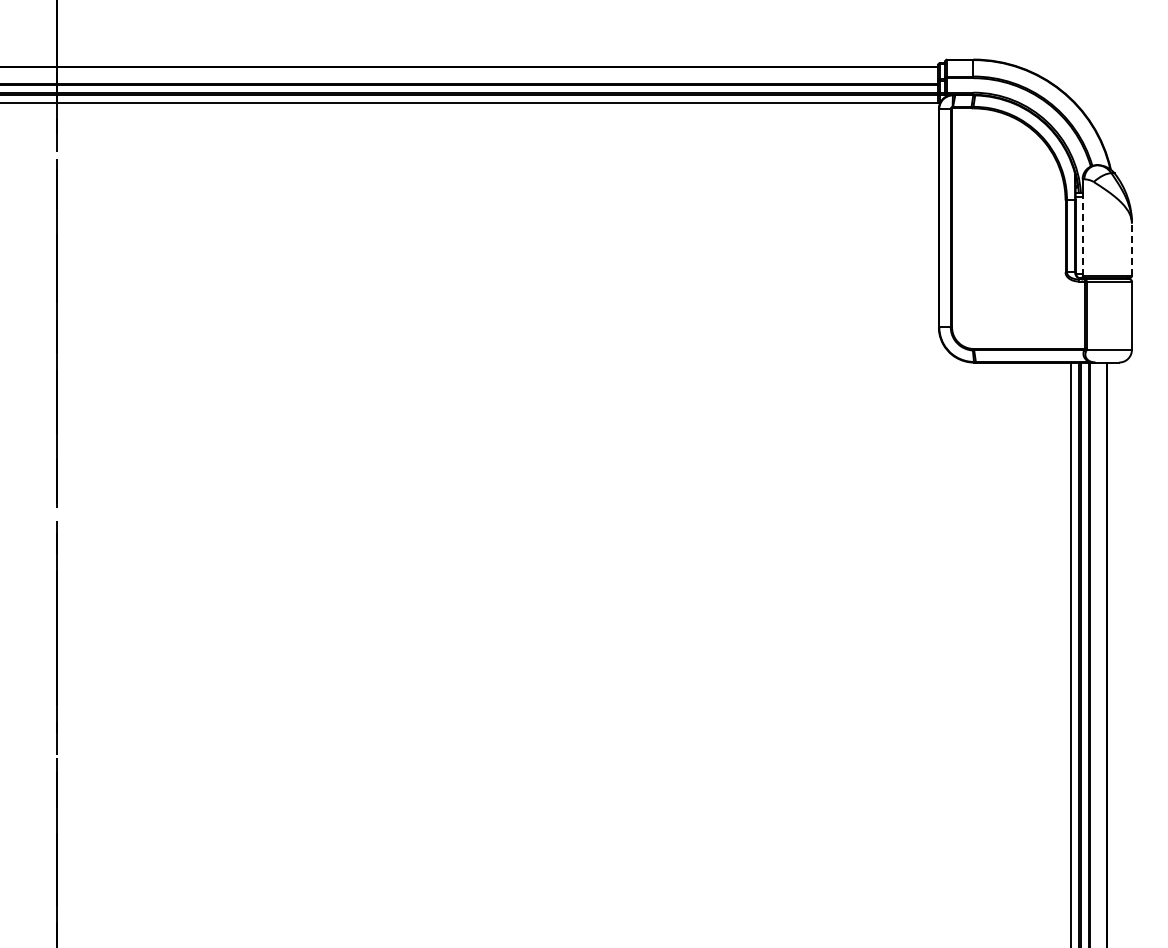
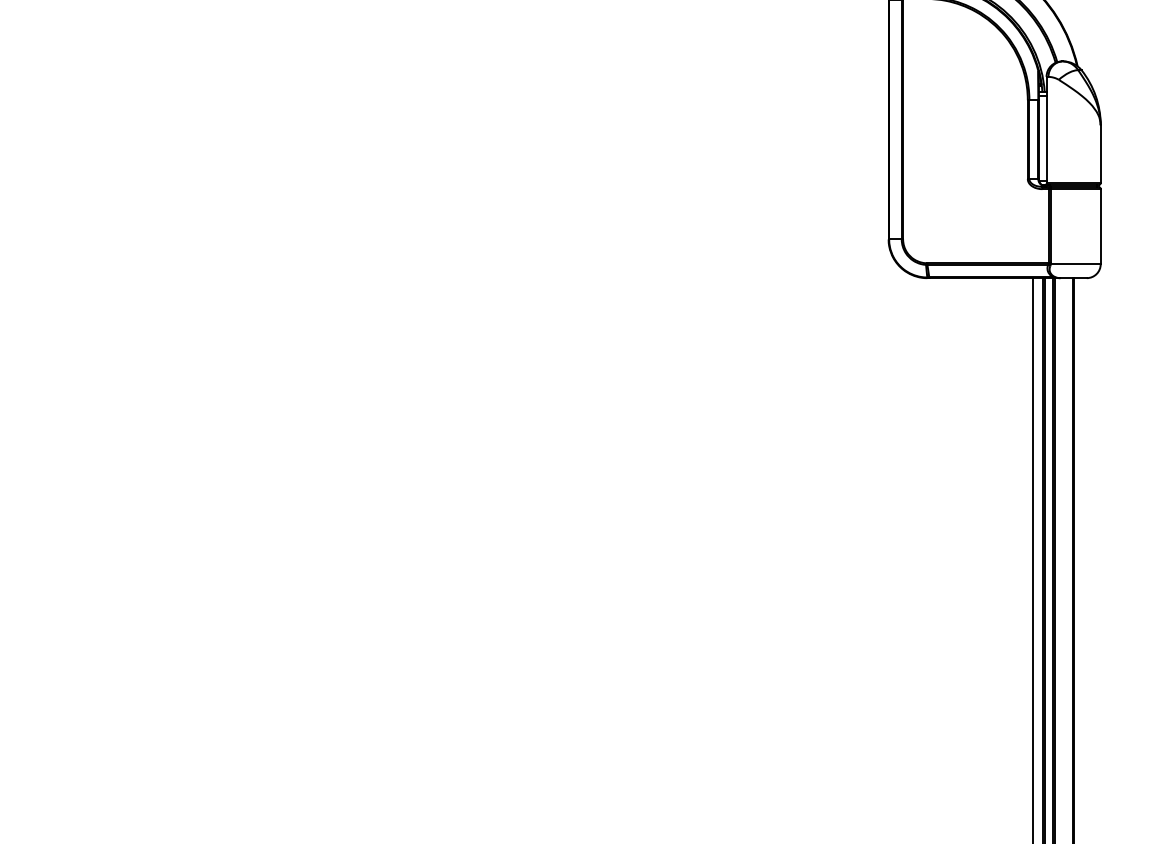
line: (1082, 234) -> (1046, 137), dashed -> solid
line: (1131, 249) -> (1100, 153), dashed -> solid

